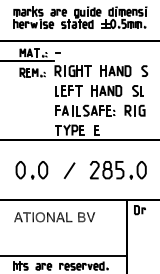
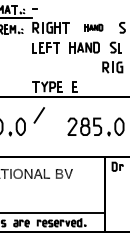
part: (115, 70) -> (93, 27), size x0.6
part: (85, 110) -> (63, 67), removed
line: (69, 170) -> (39, 115), moved

